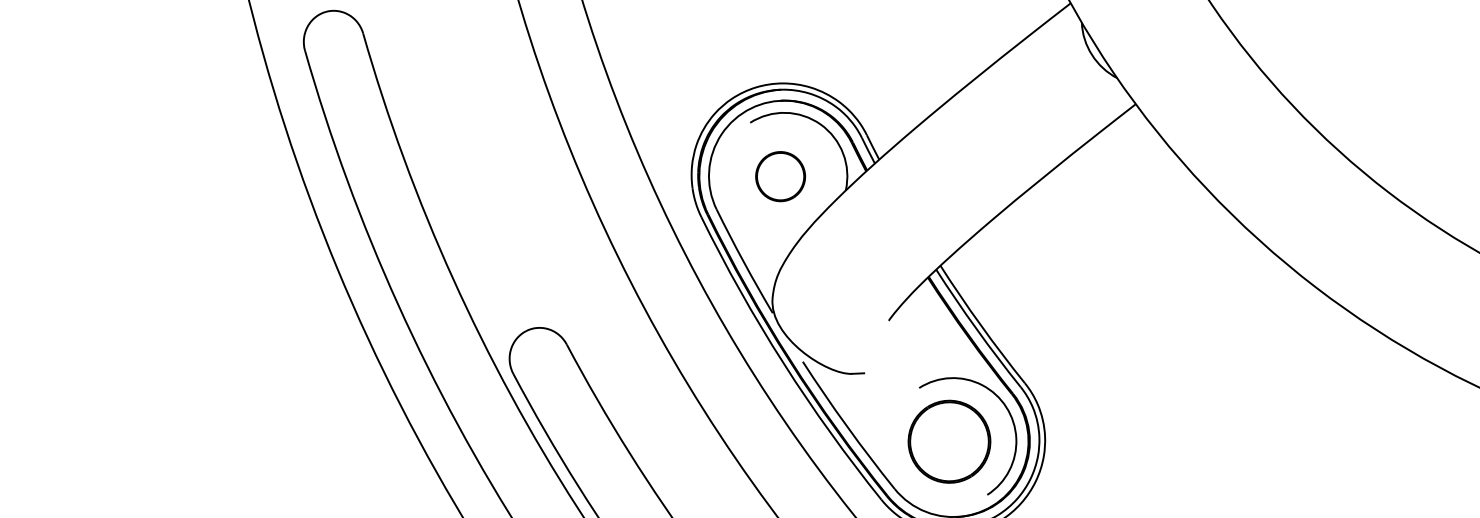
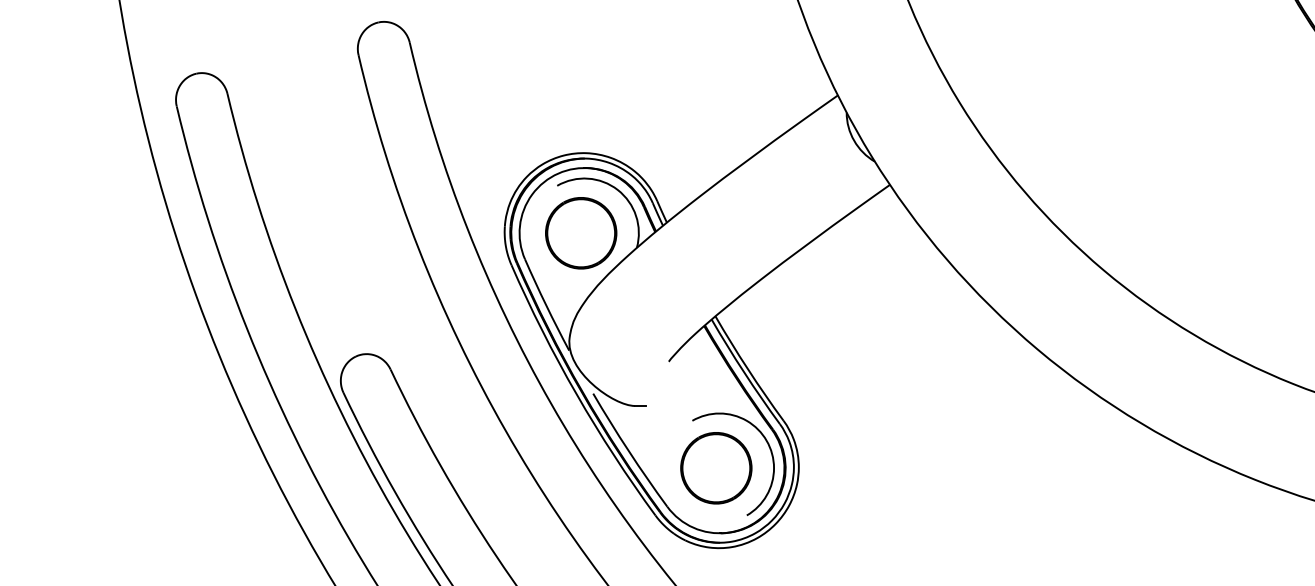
part: (780, 176) -> (581, 233), size x1.67

